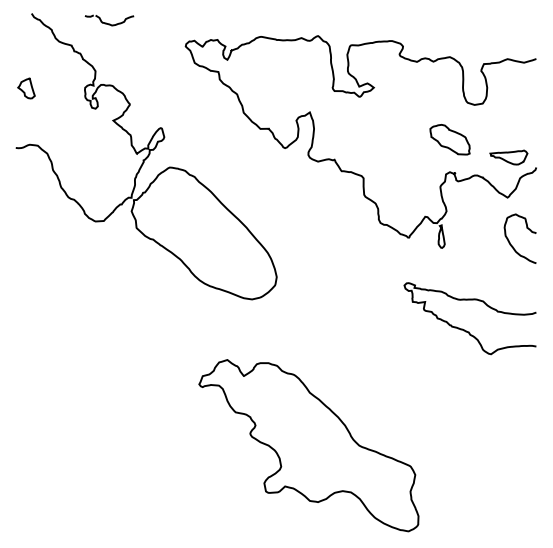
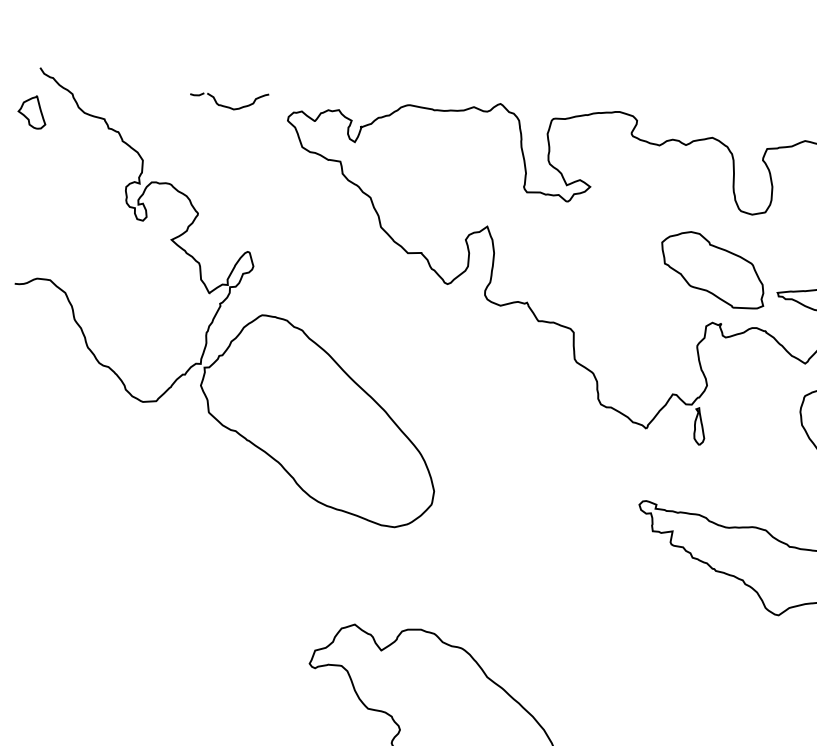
part: (109, 20) -> (229, 101), moved
part: (26, 88) -> (31, 112), moved
part: (449, 139) -> (711, 270), size x1.6

